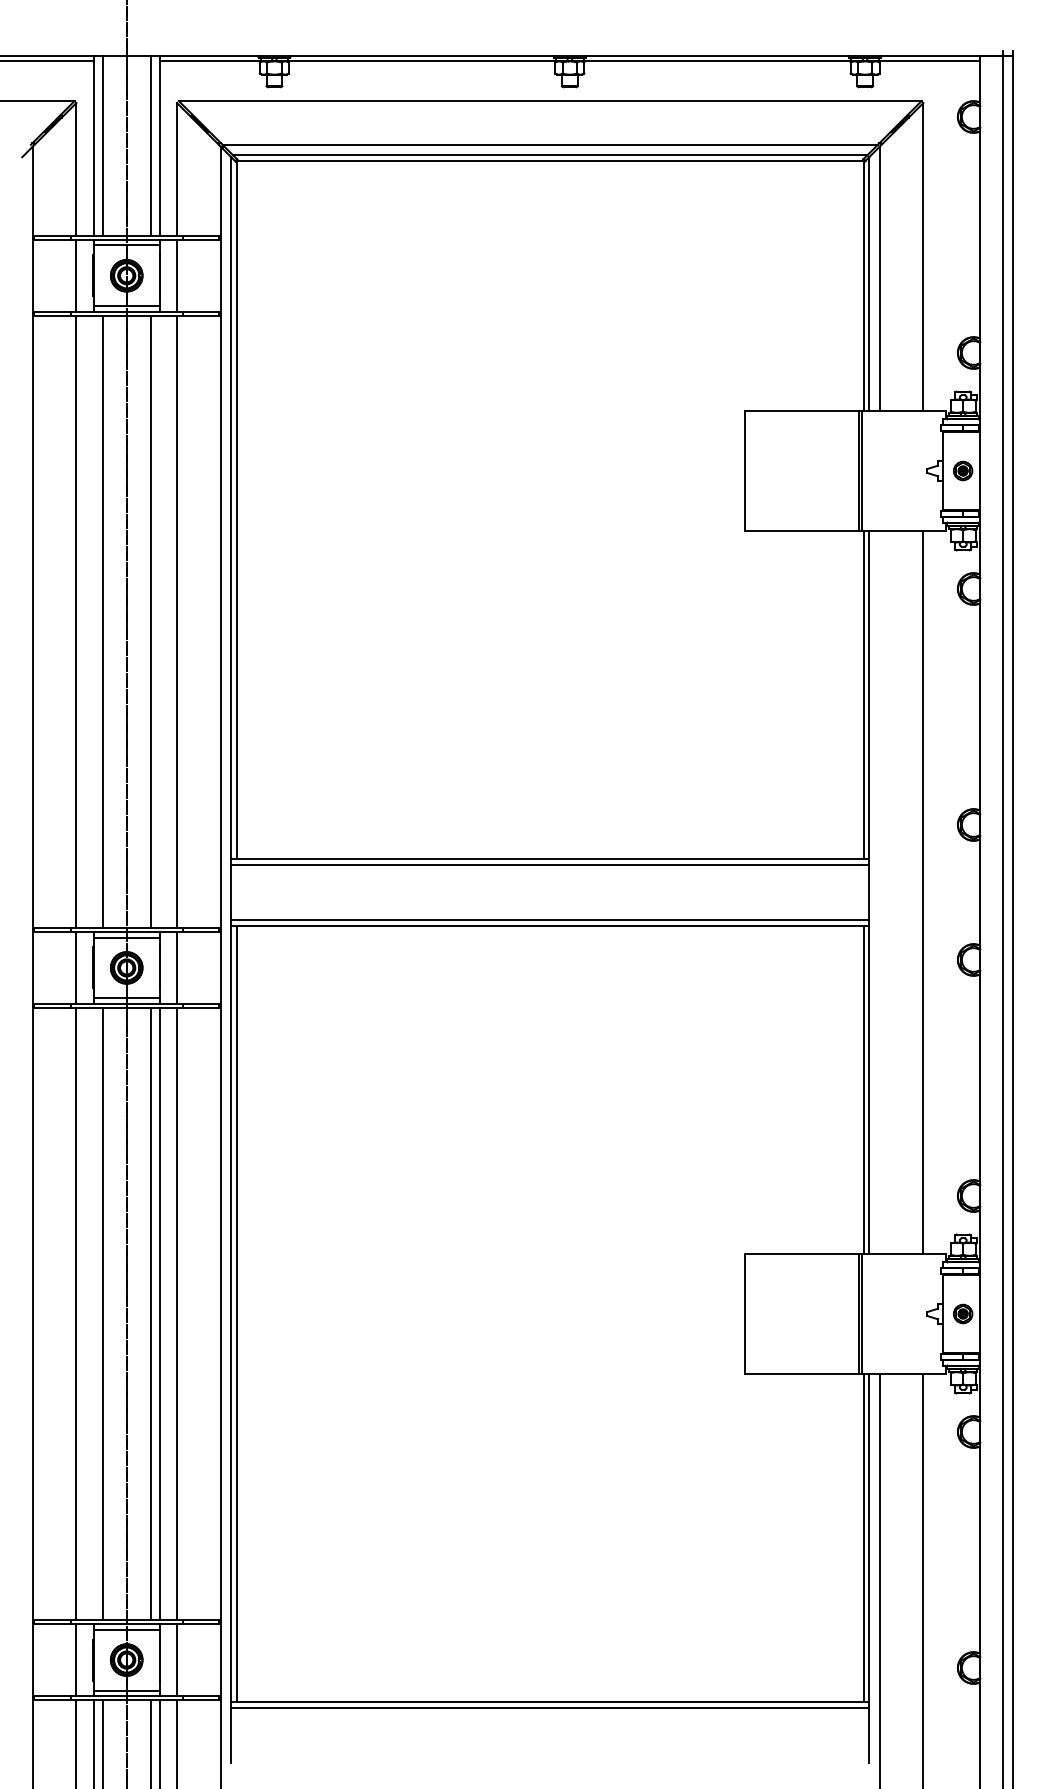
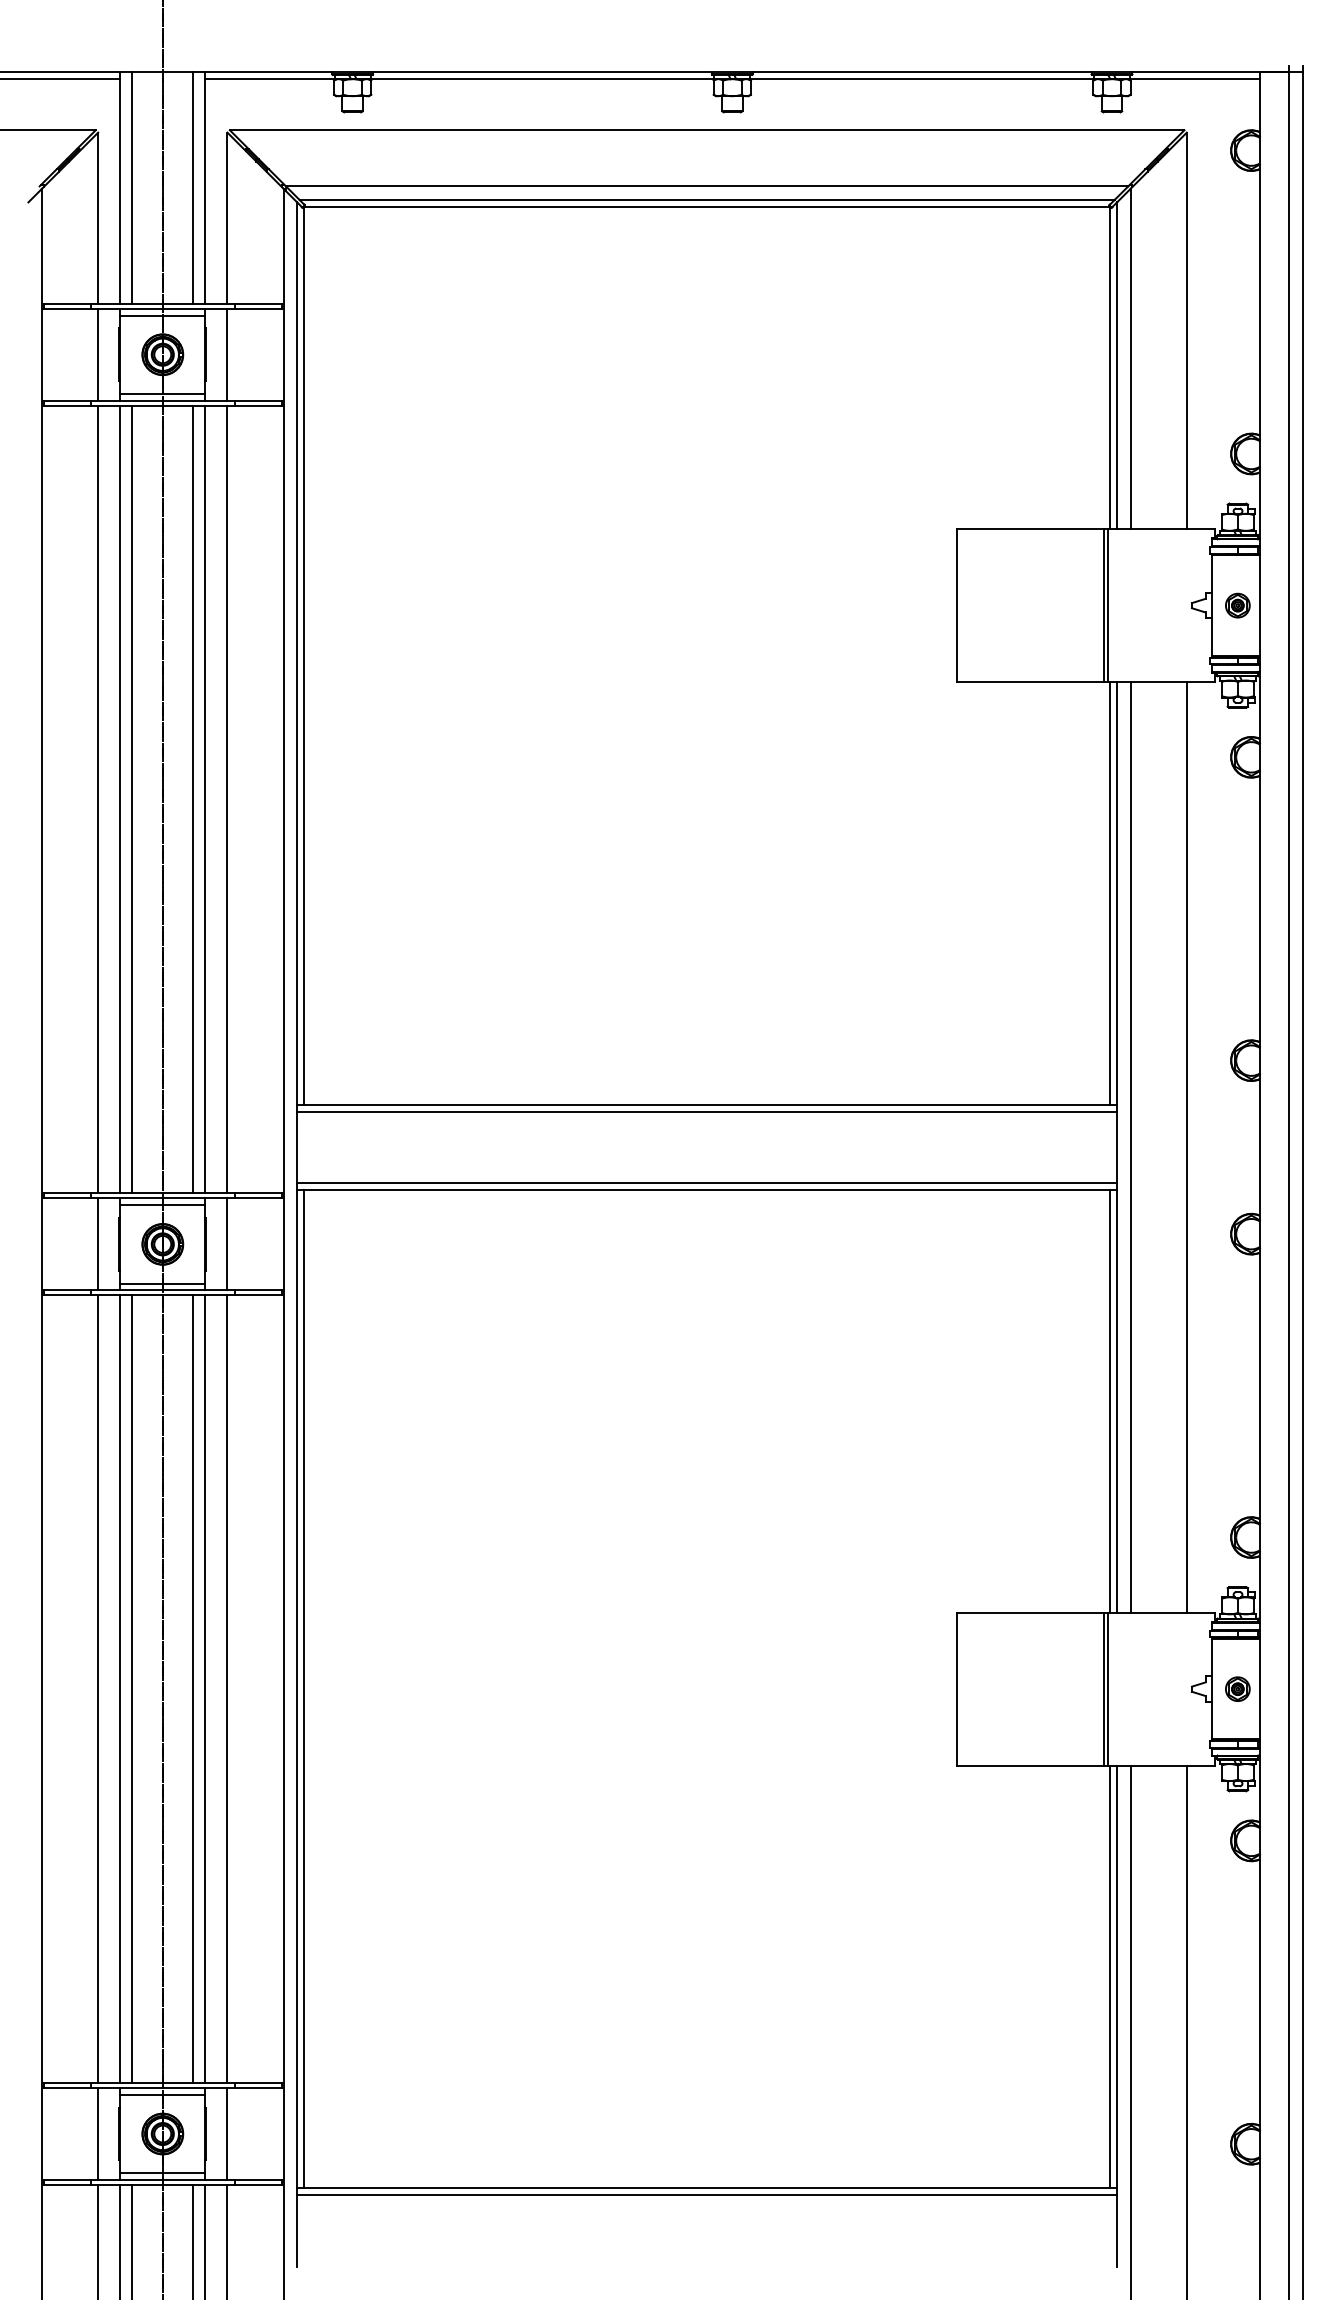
line: (93, 621) -> (120, 799), added
line: (159, 621) -> (205, 799), added
line: (879, 892) -> (1130, 1147), added
line: (93, 1314) -> (120, 1689), added

